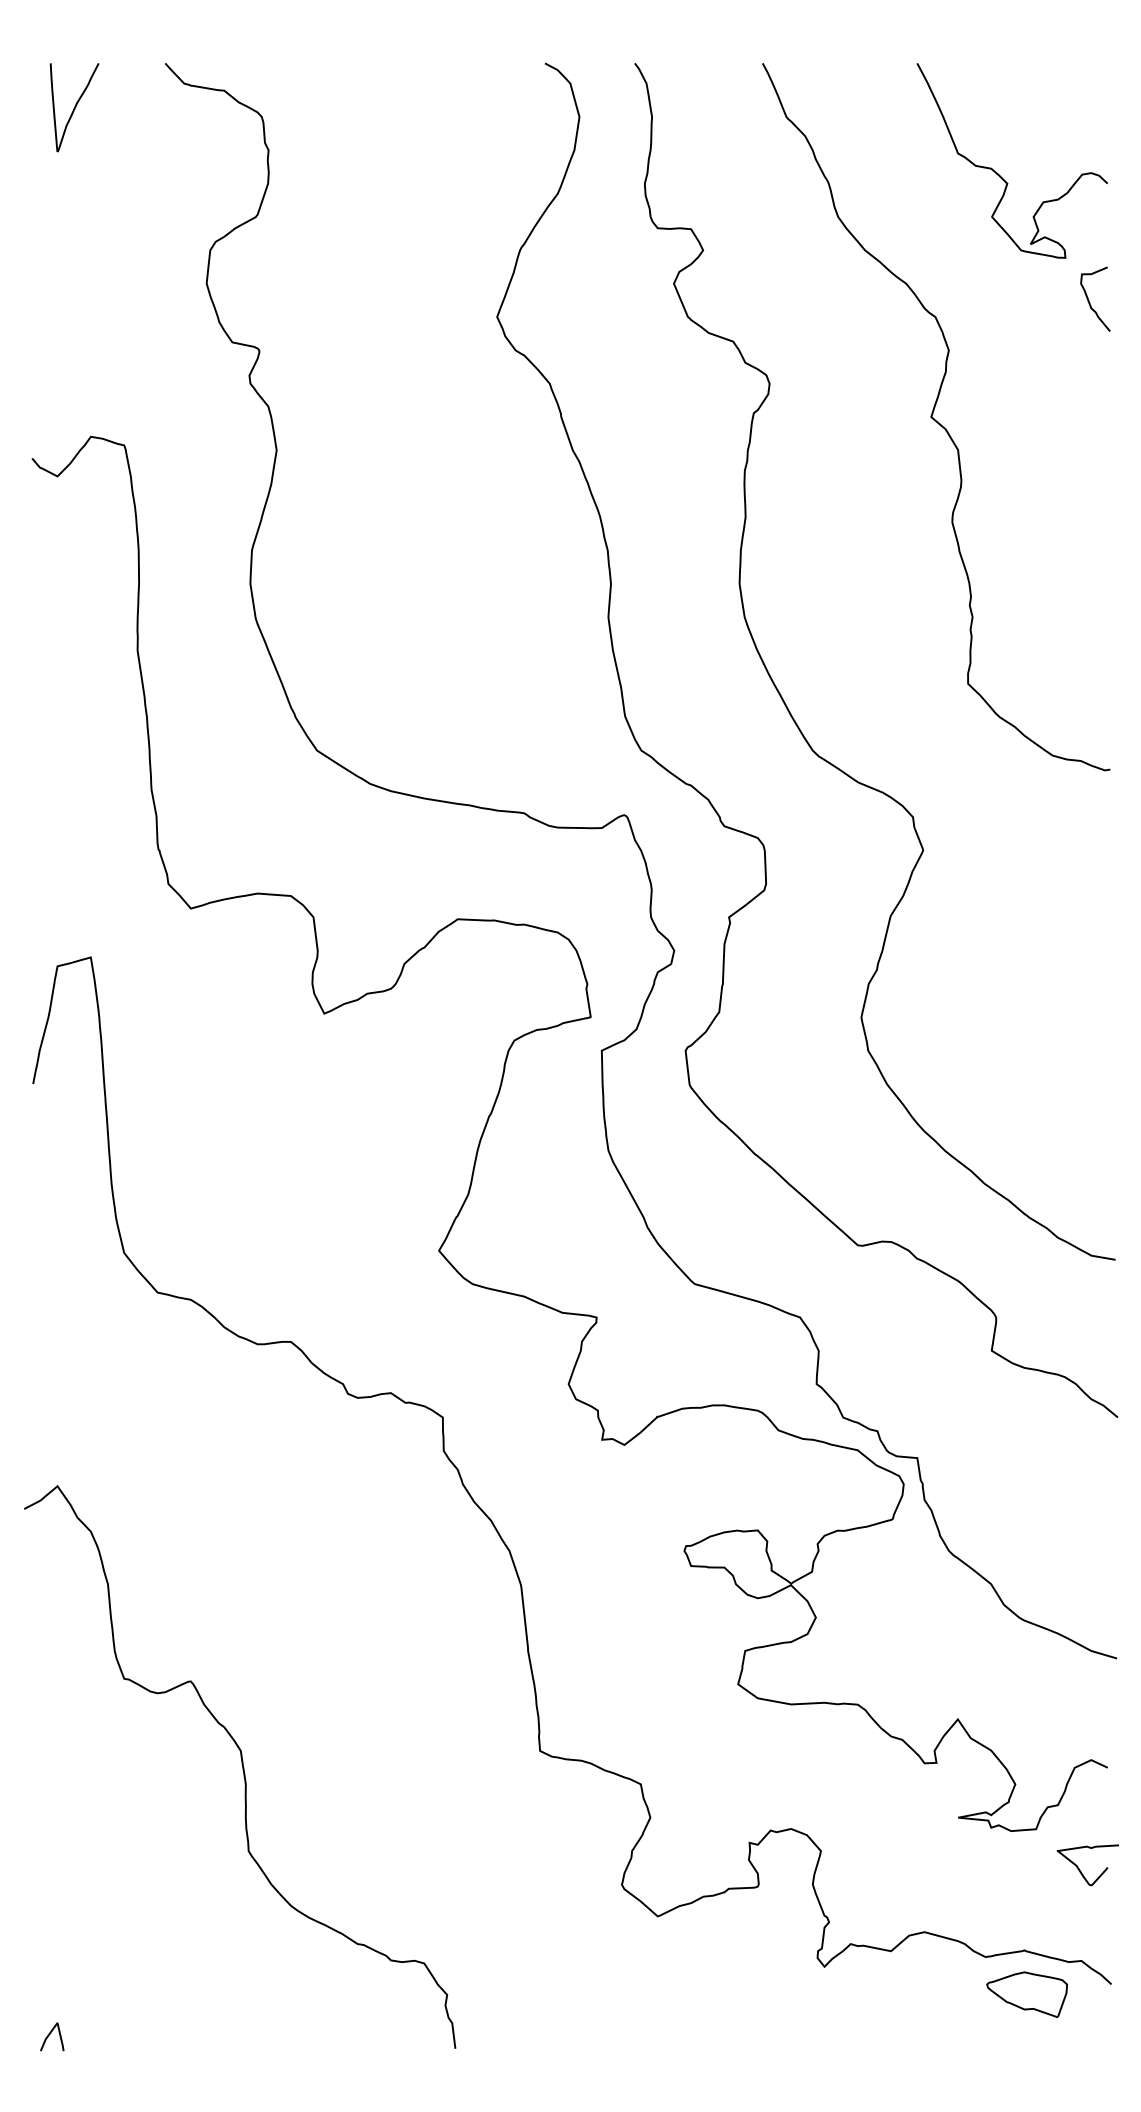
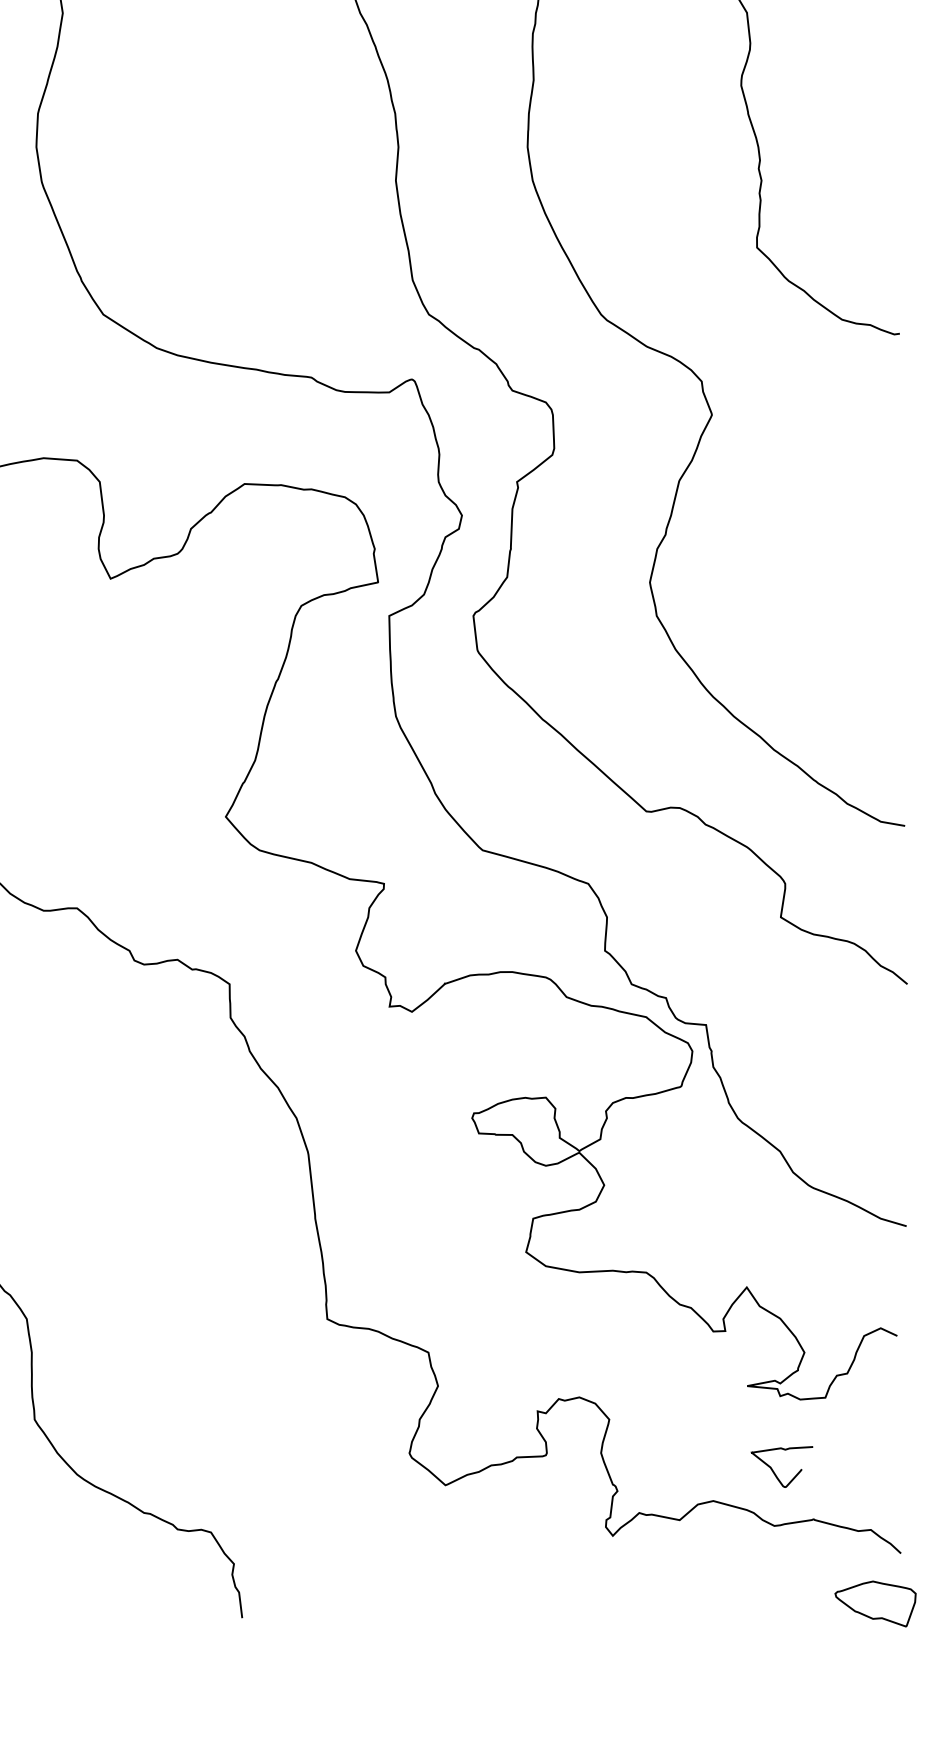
curve: (1080, 1869) -> (774, 1471), moved
part: (1026, 1994) -> (874, 1603), moved

